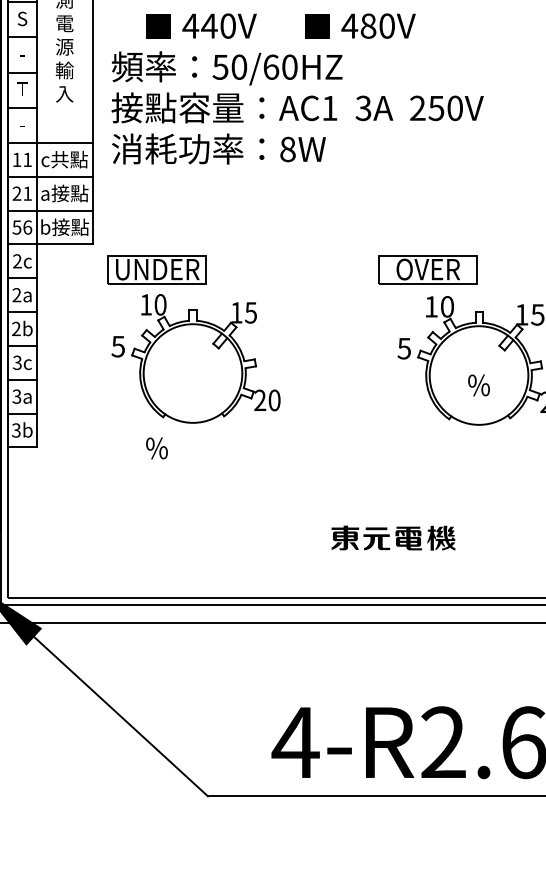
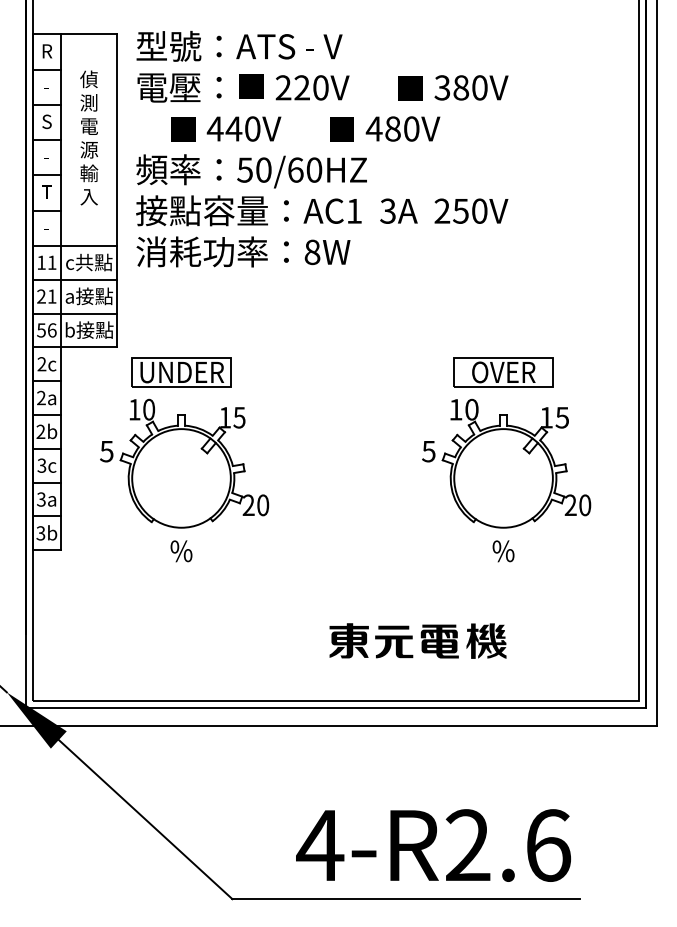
part: (427, 269) -> (503, 372), moved
part: (195, 358) -> (184, 463), moved
text: (478, 385) -> (503, 551), moved
part: (392, 537) -> (417, 640), size x1.43

